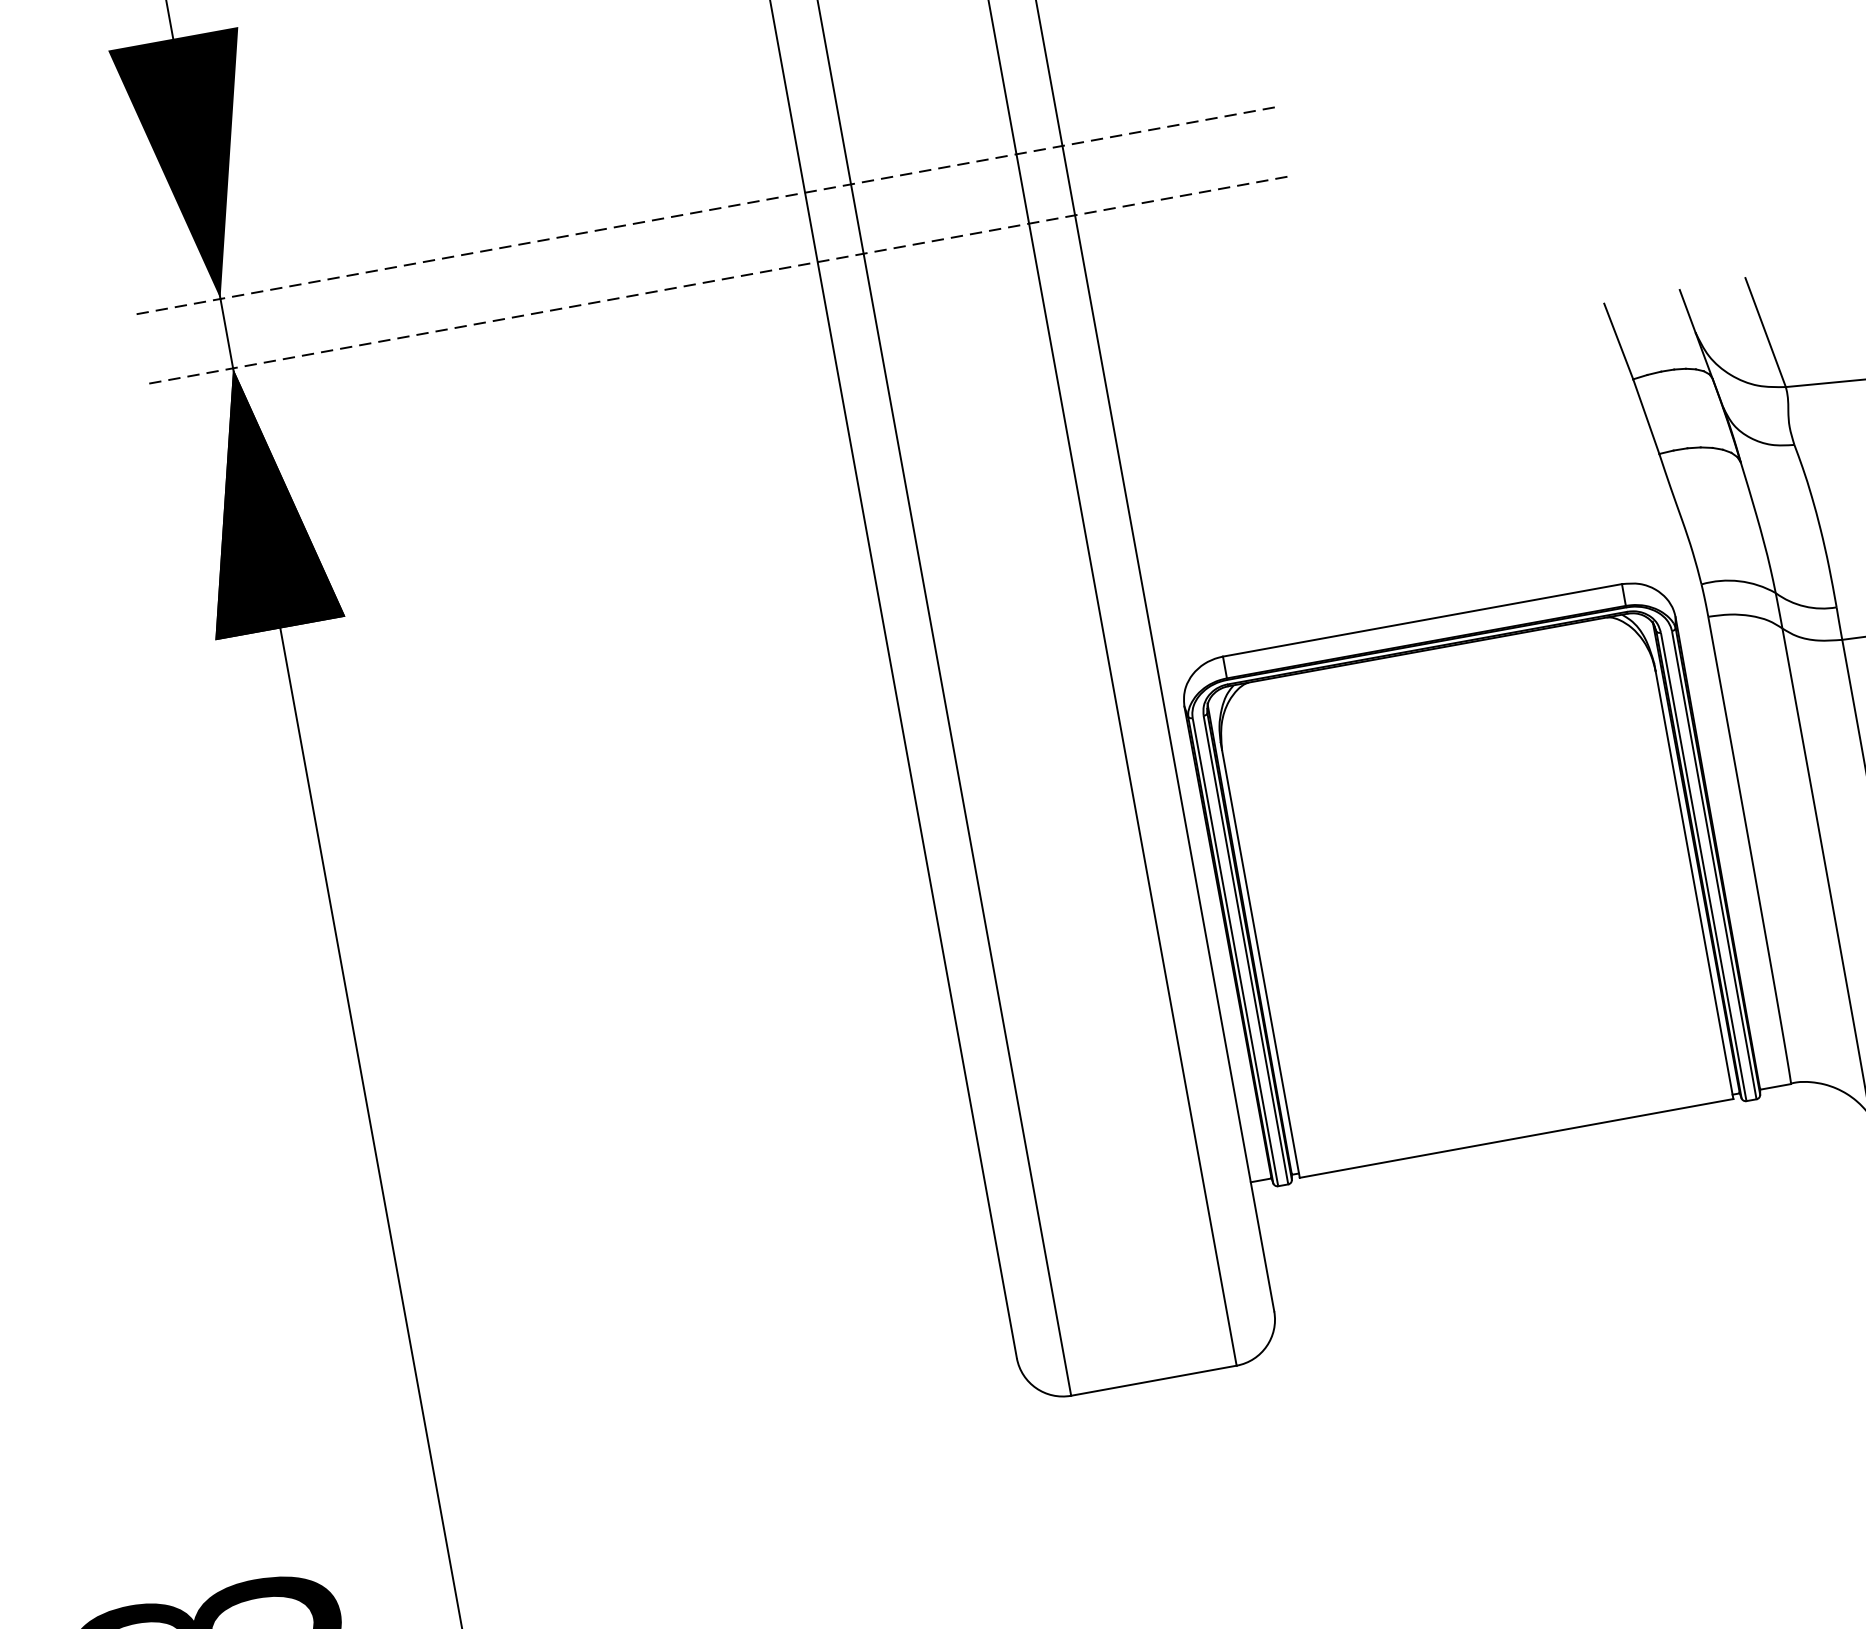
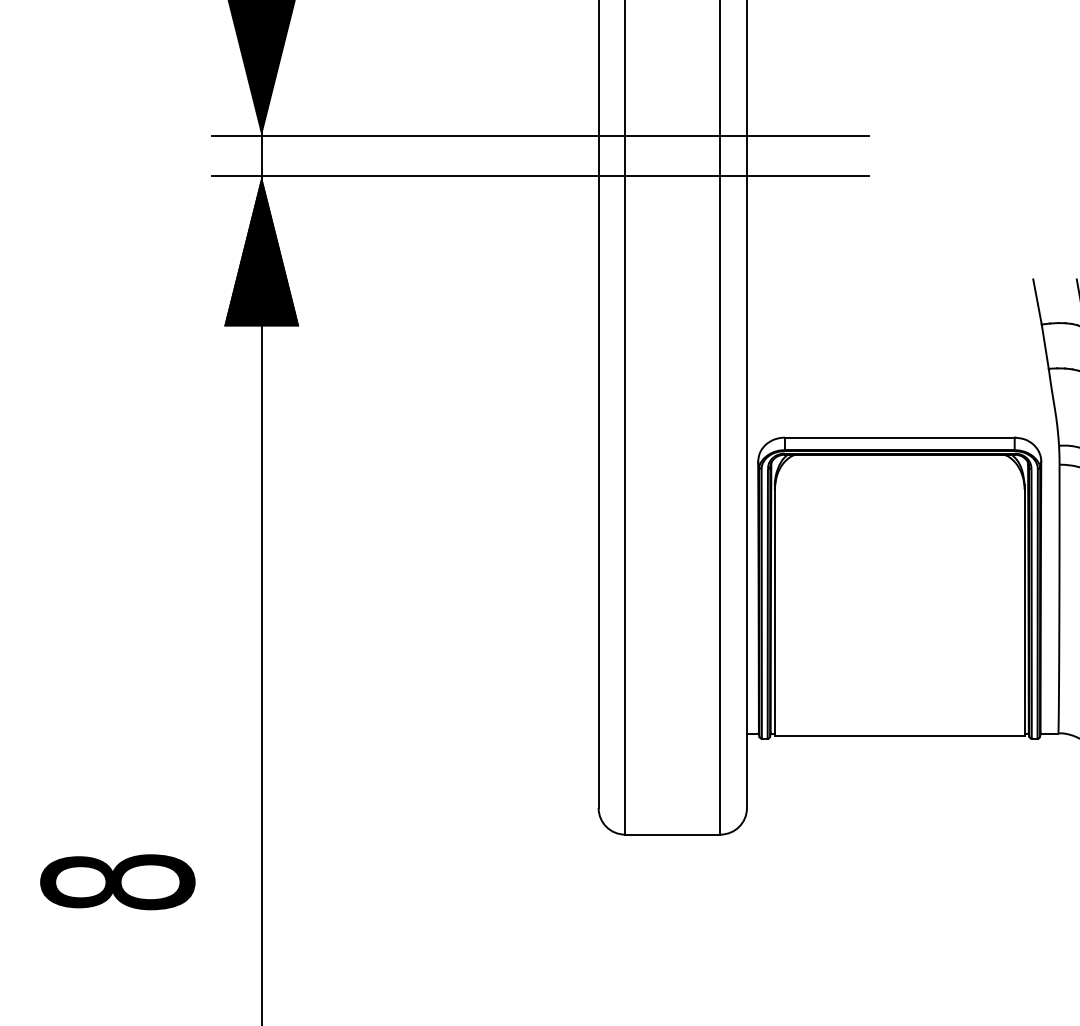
line: (704, 211) -> (540, 136), dashed -> solid
line: (716, 280) -> (540, 176), dashed -> solid

